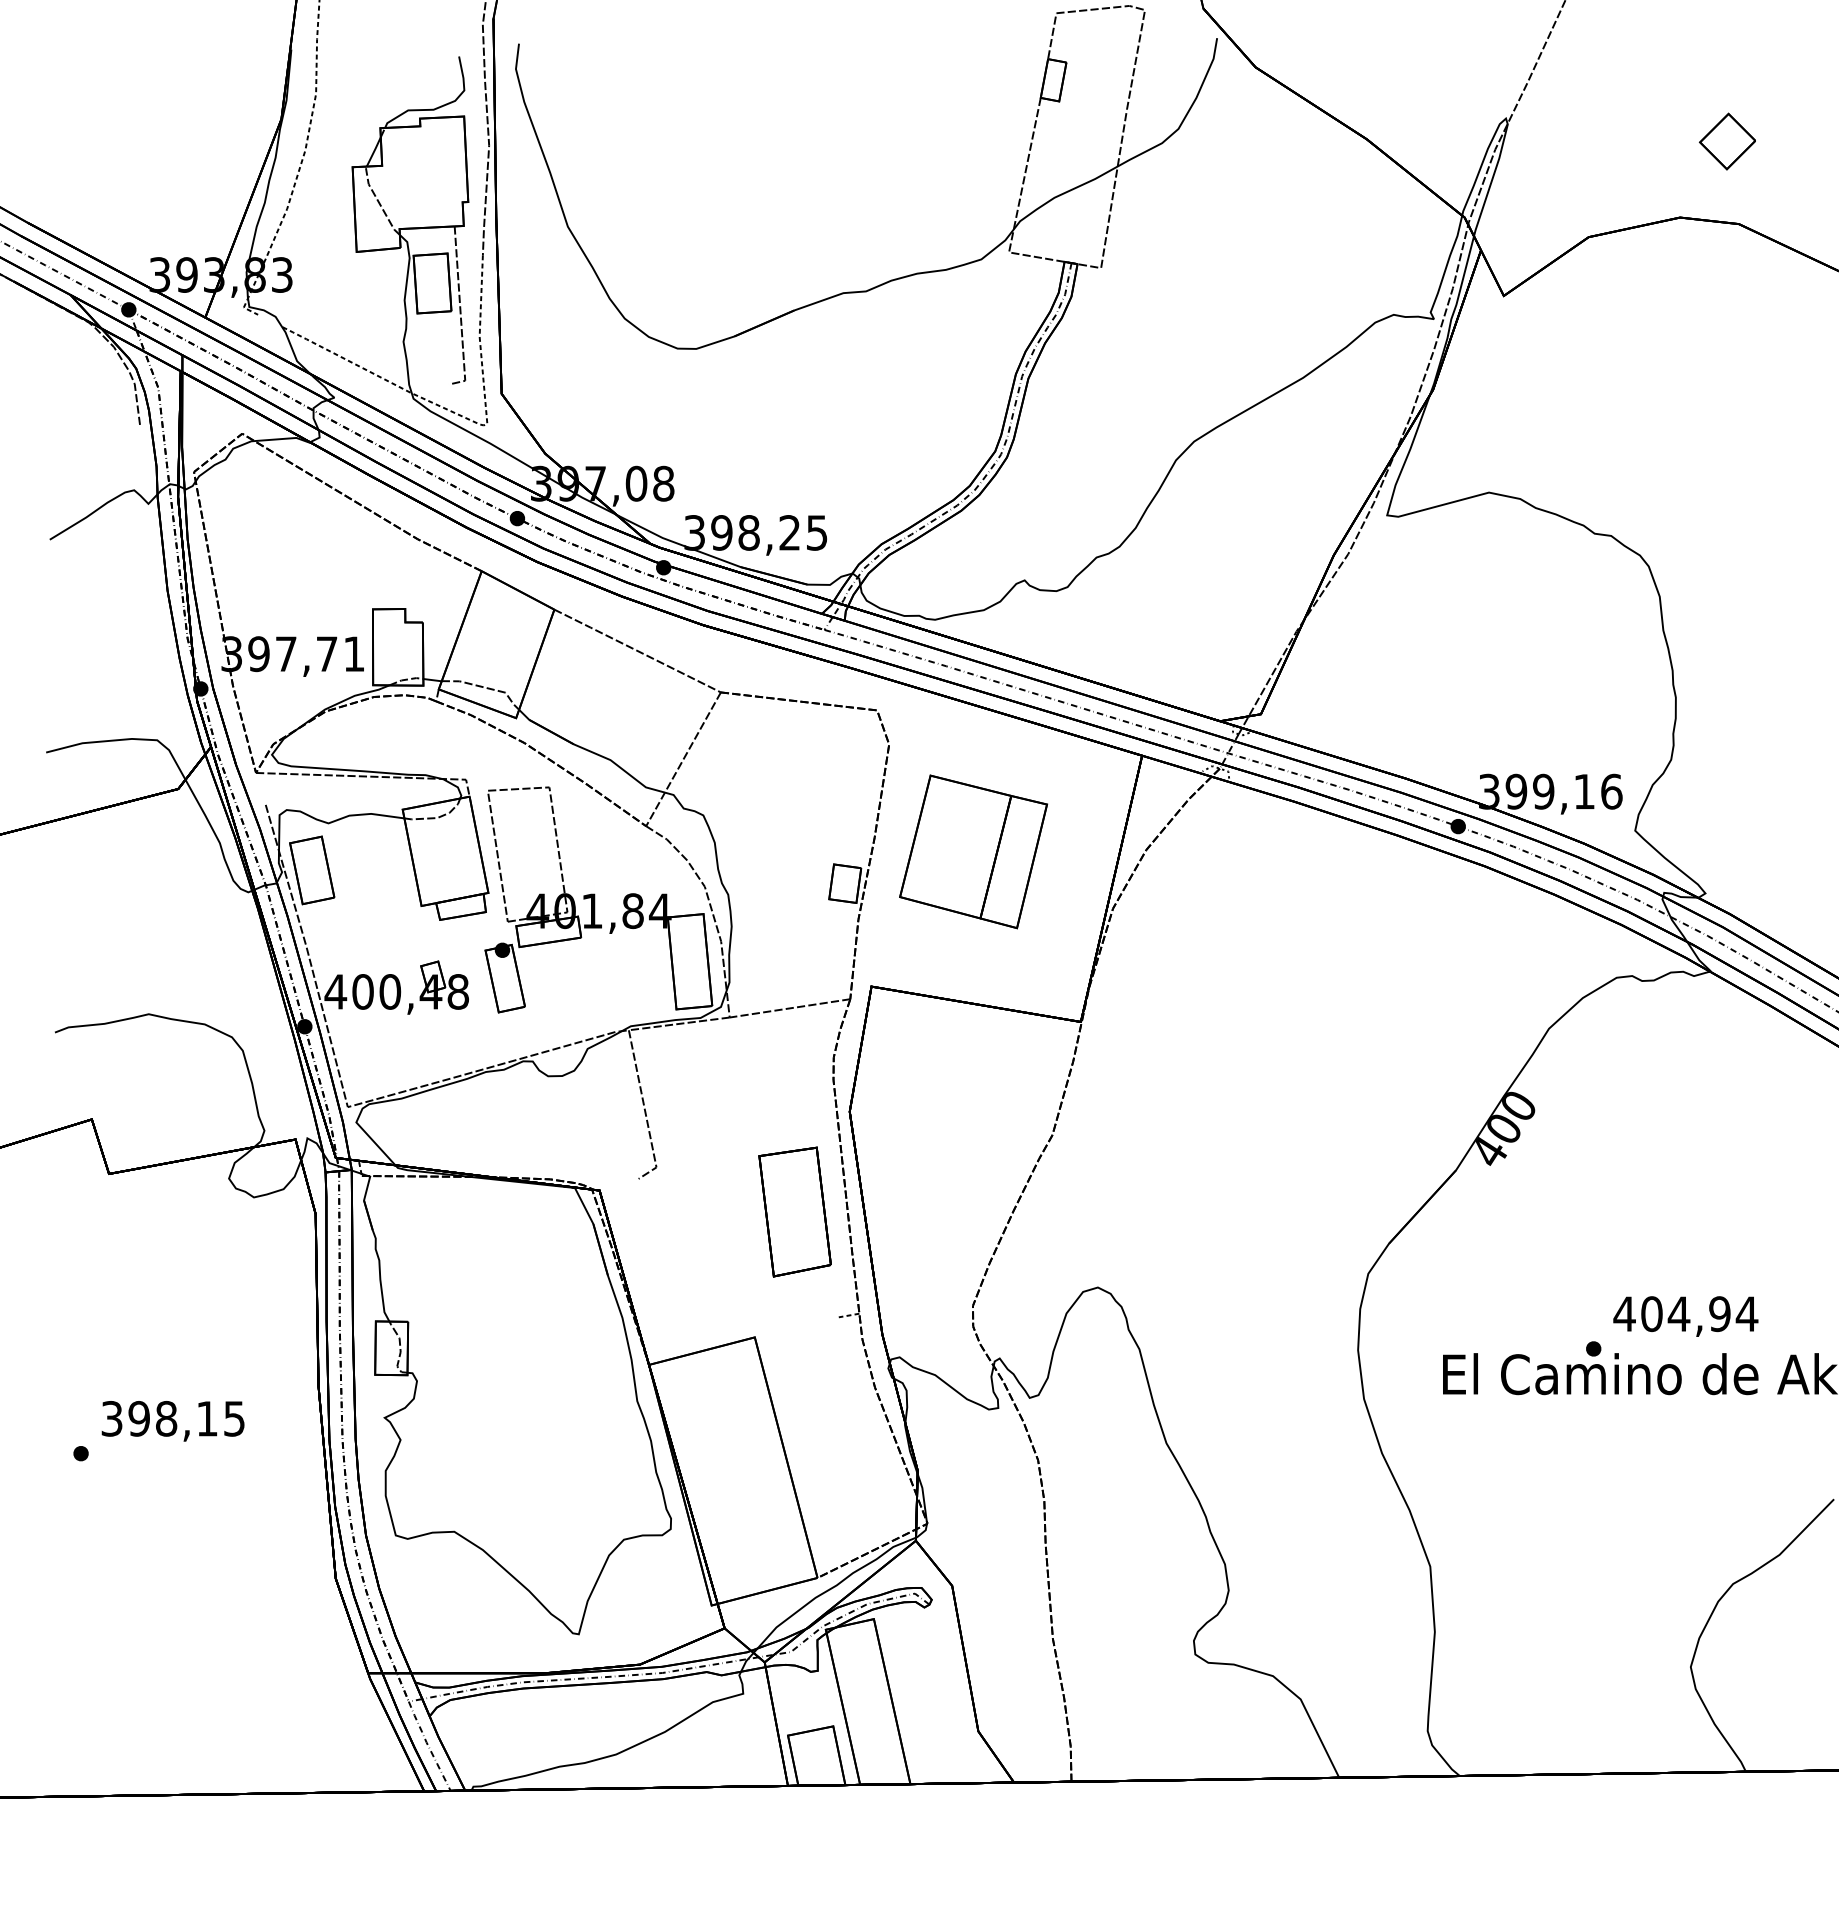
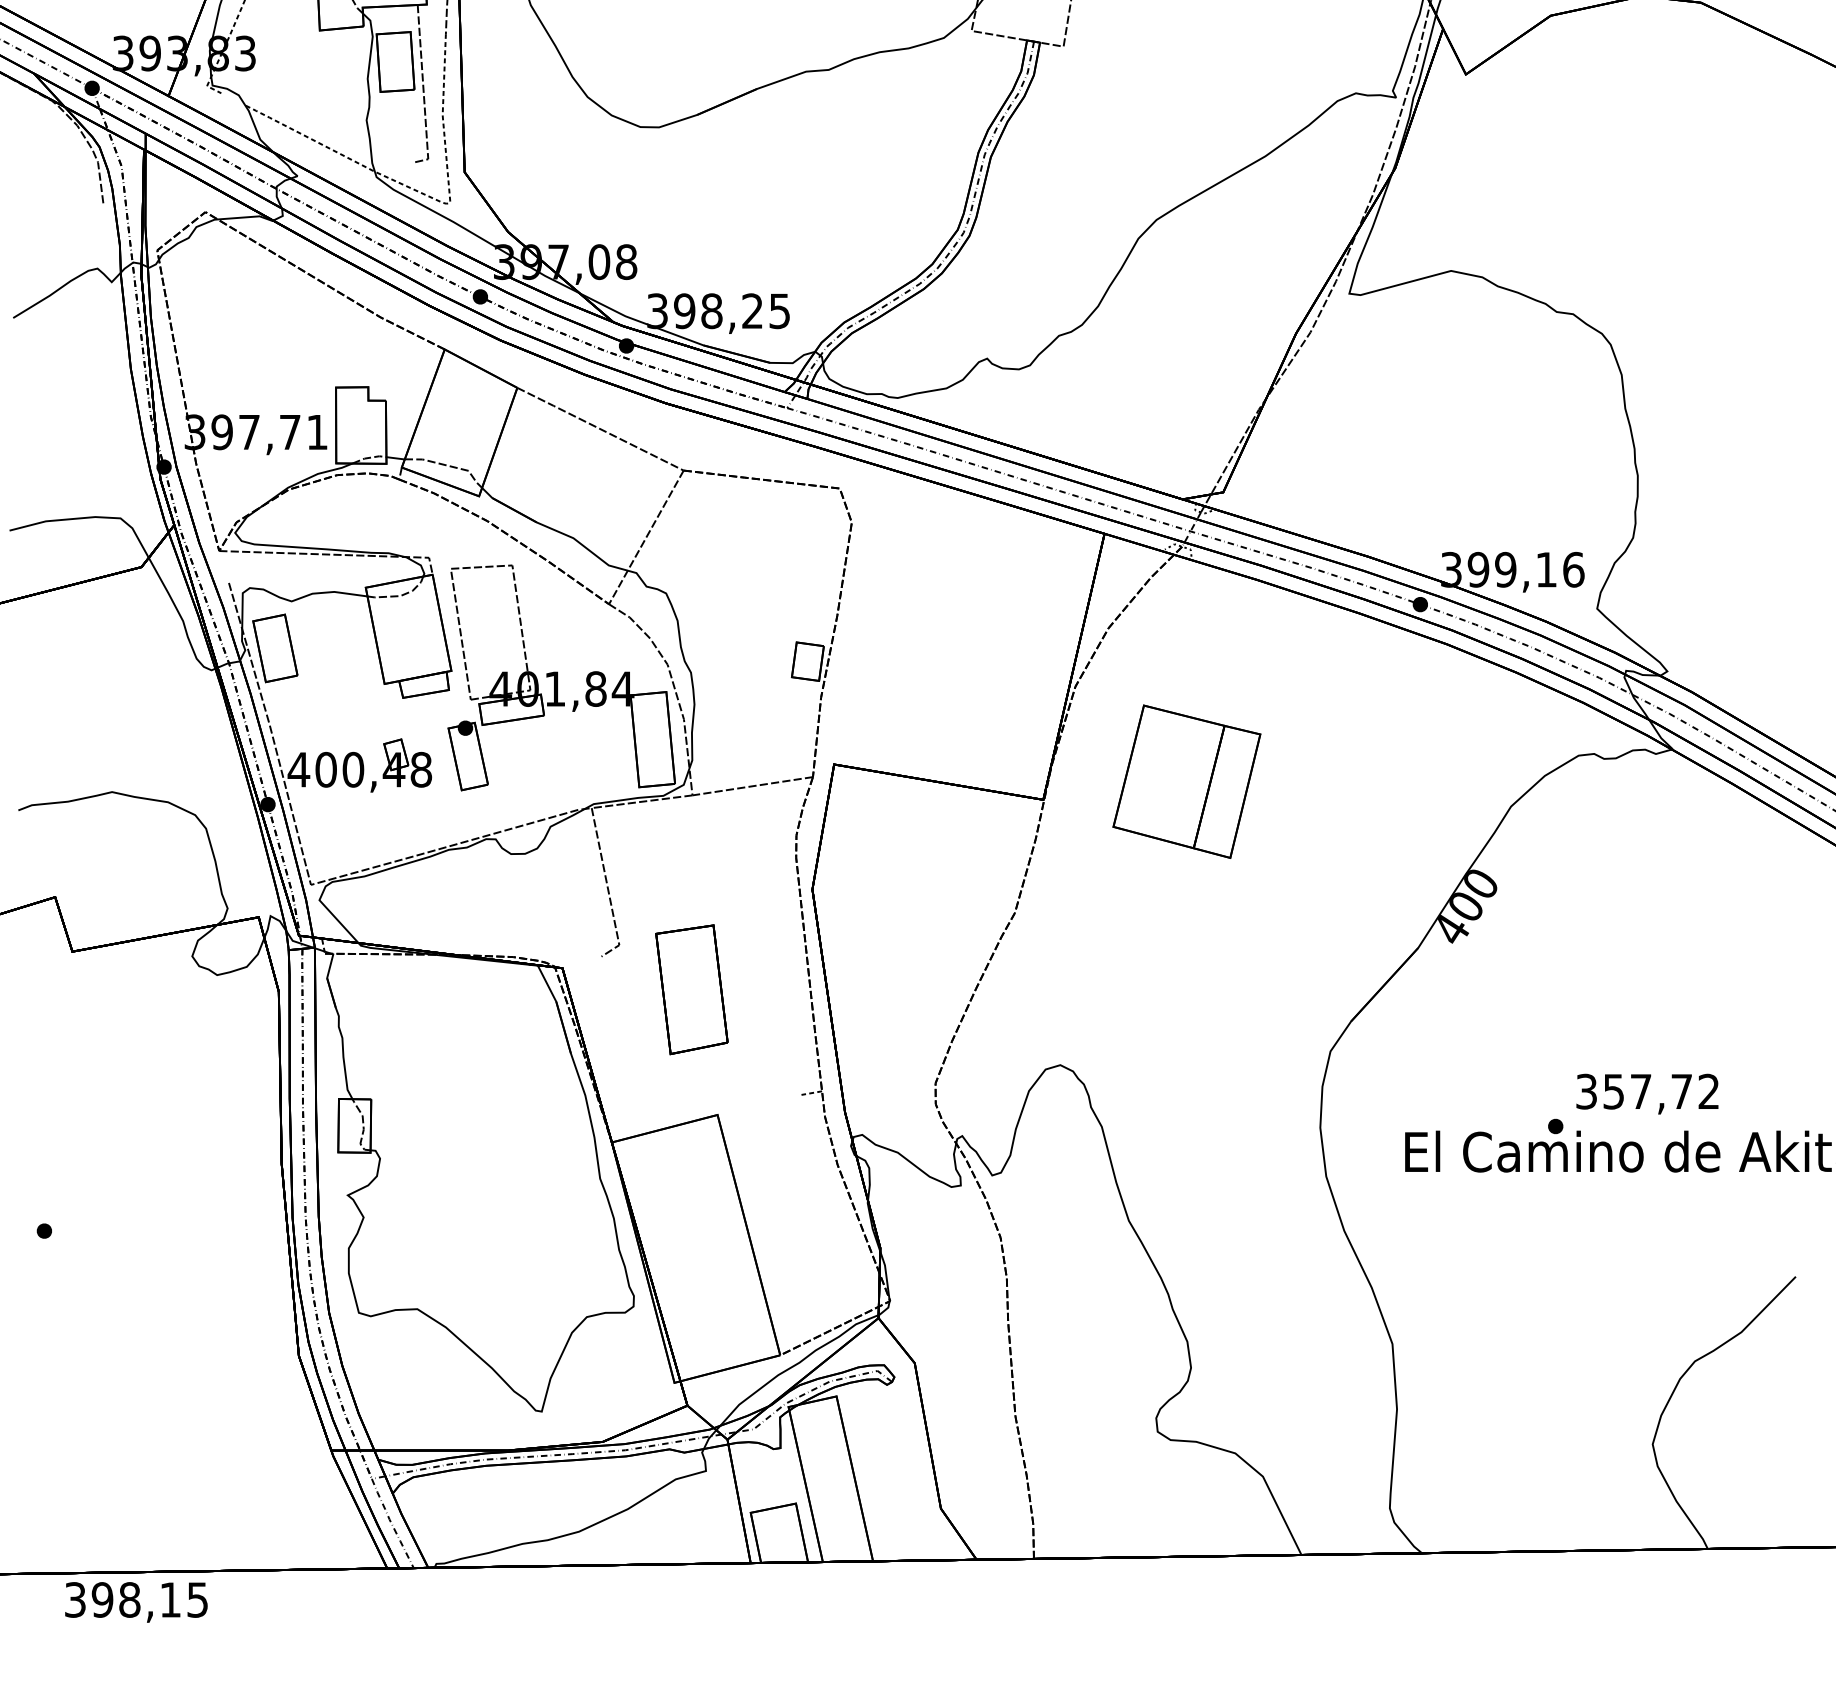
part: (973, 851) -> (1186, 781), moved
part: (794, 1211) -> (691, 989), moved
text: (1685, 1314) -> (1647, 1092), 404,94 -> 357,72
text: (172, 1421) -> (135, 1602), moved

